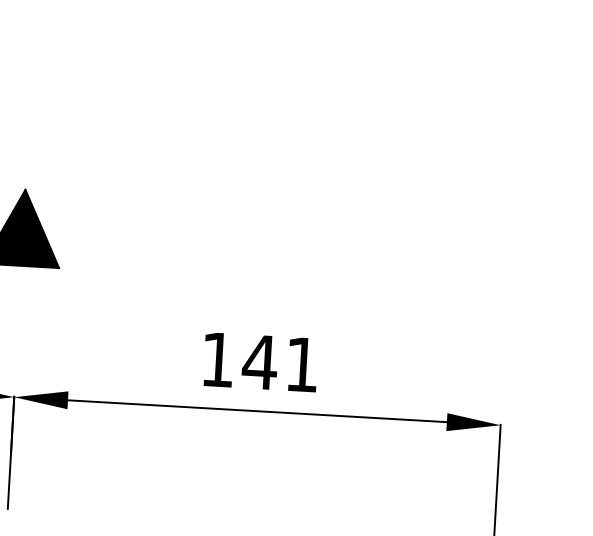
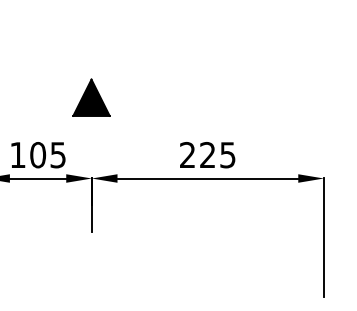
text: (259, 362) -> (207, 155), 141 -> 225

